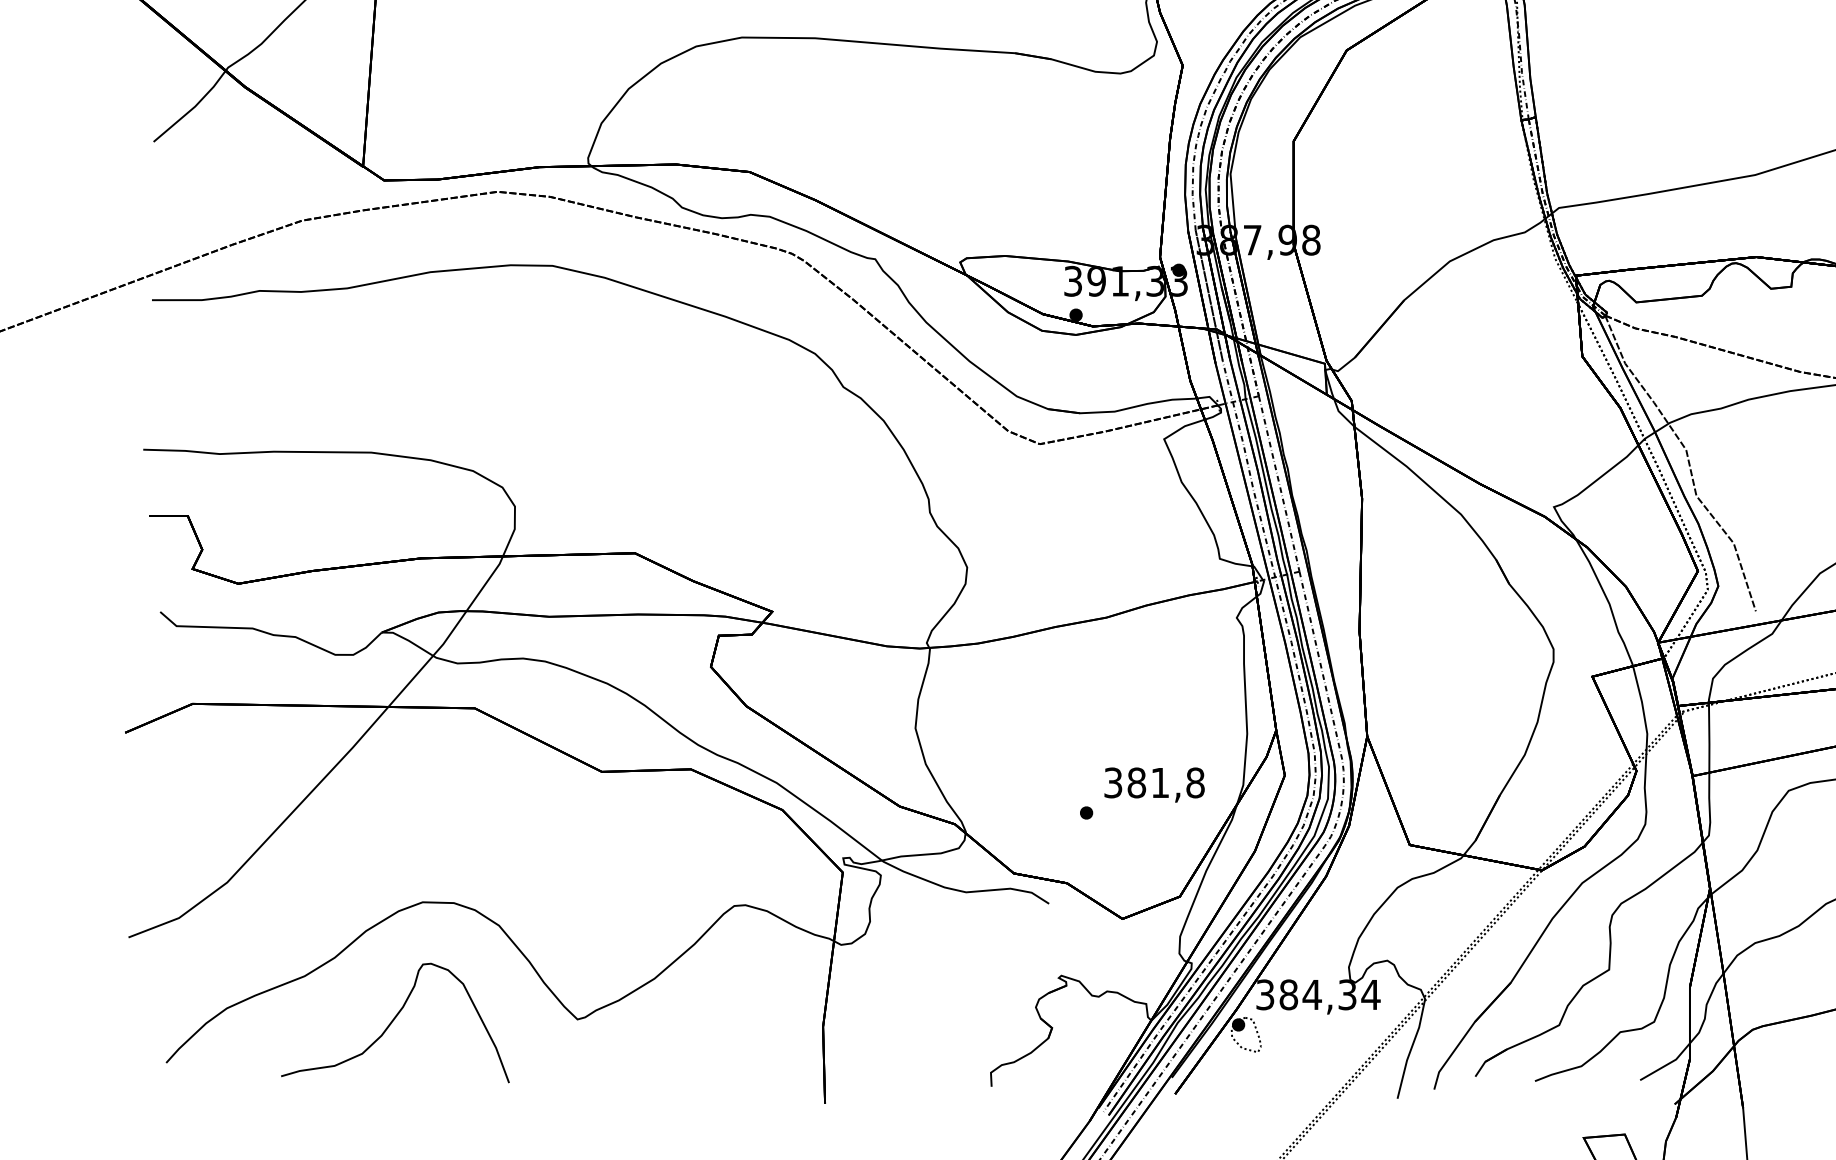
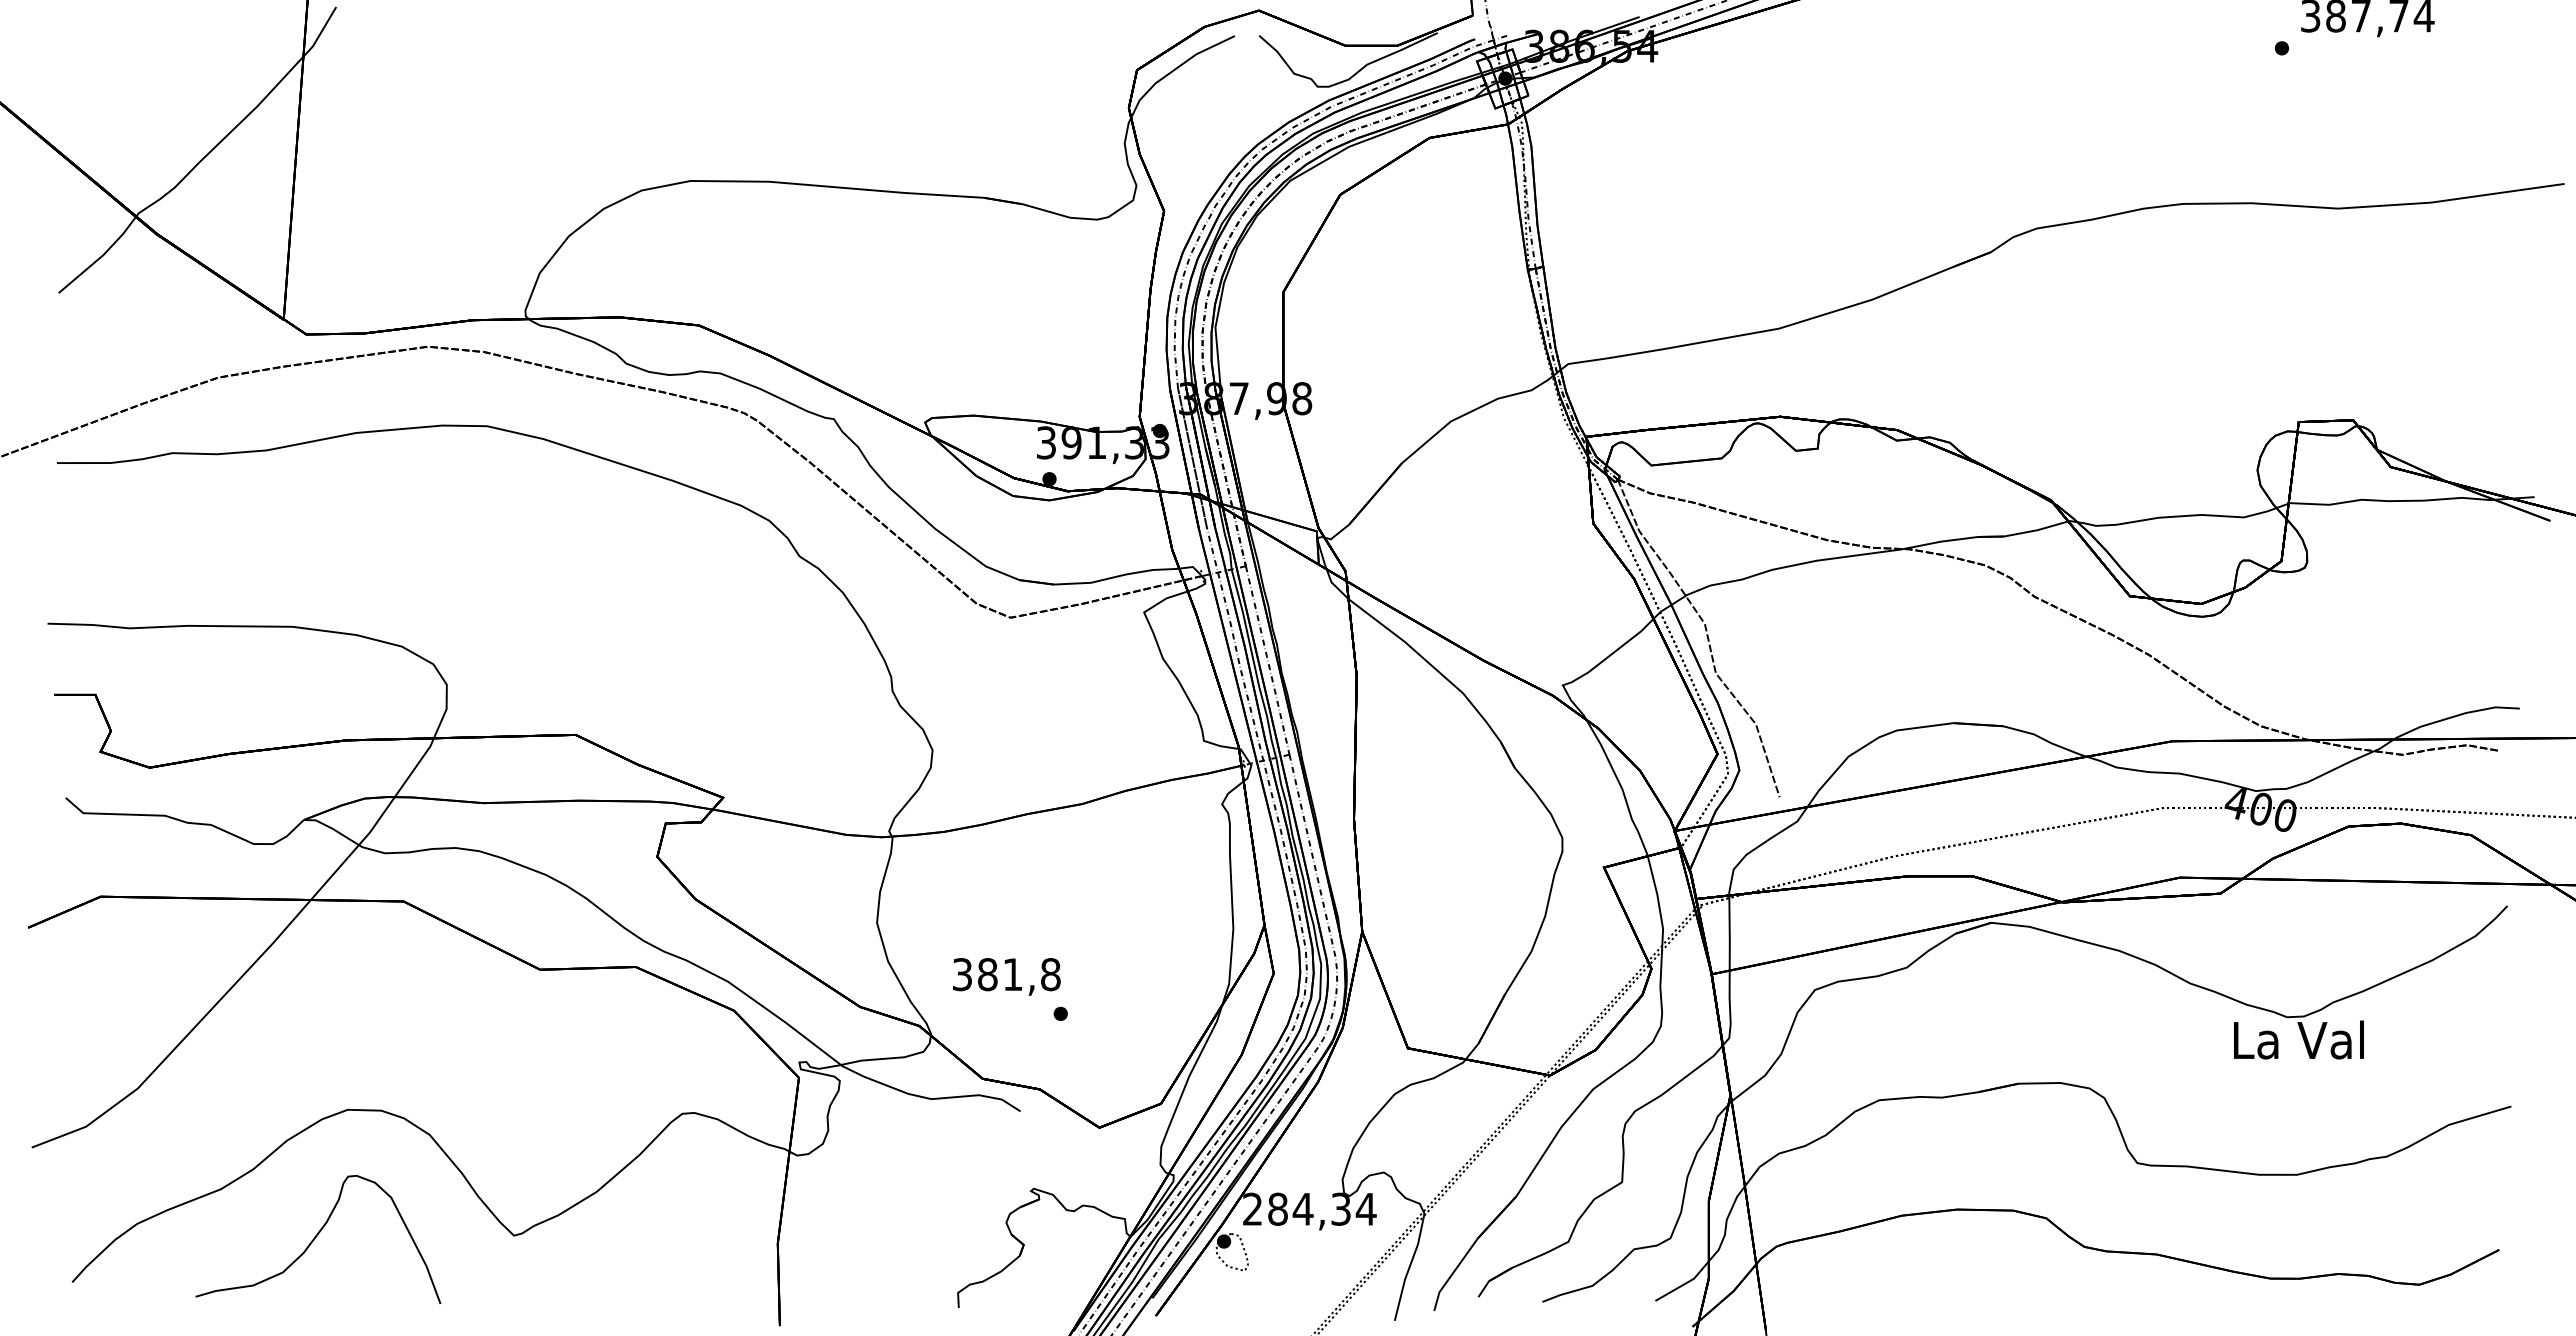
text: (1154, 784) -> (1006, 976), moved
text: (1265, 995) -> (1252, 1209), 384,34 -> 284,34

